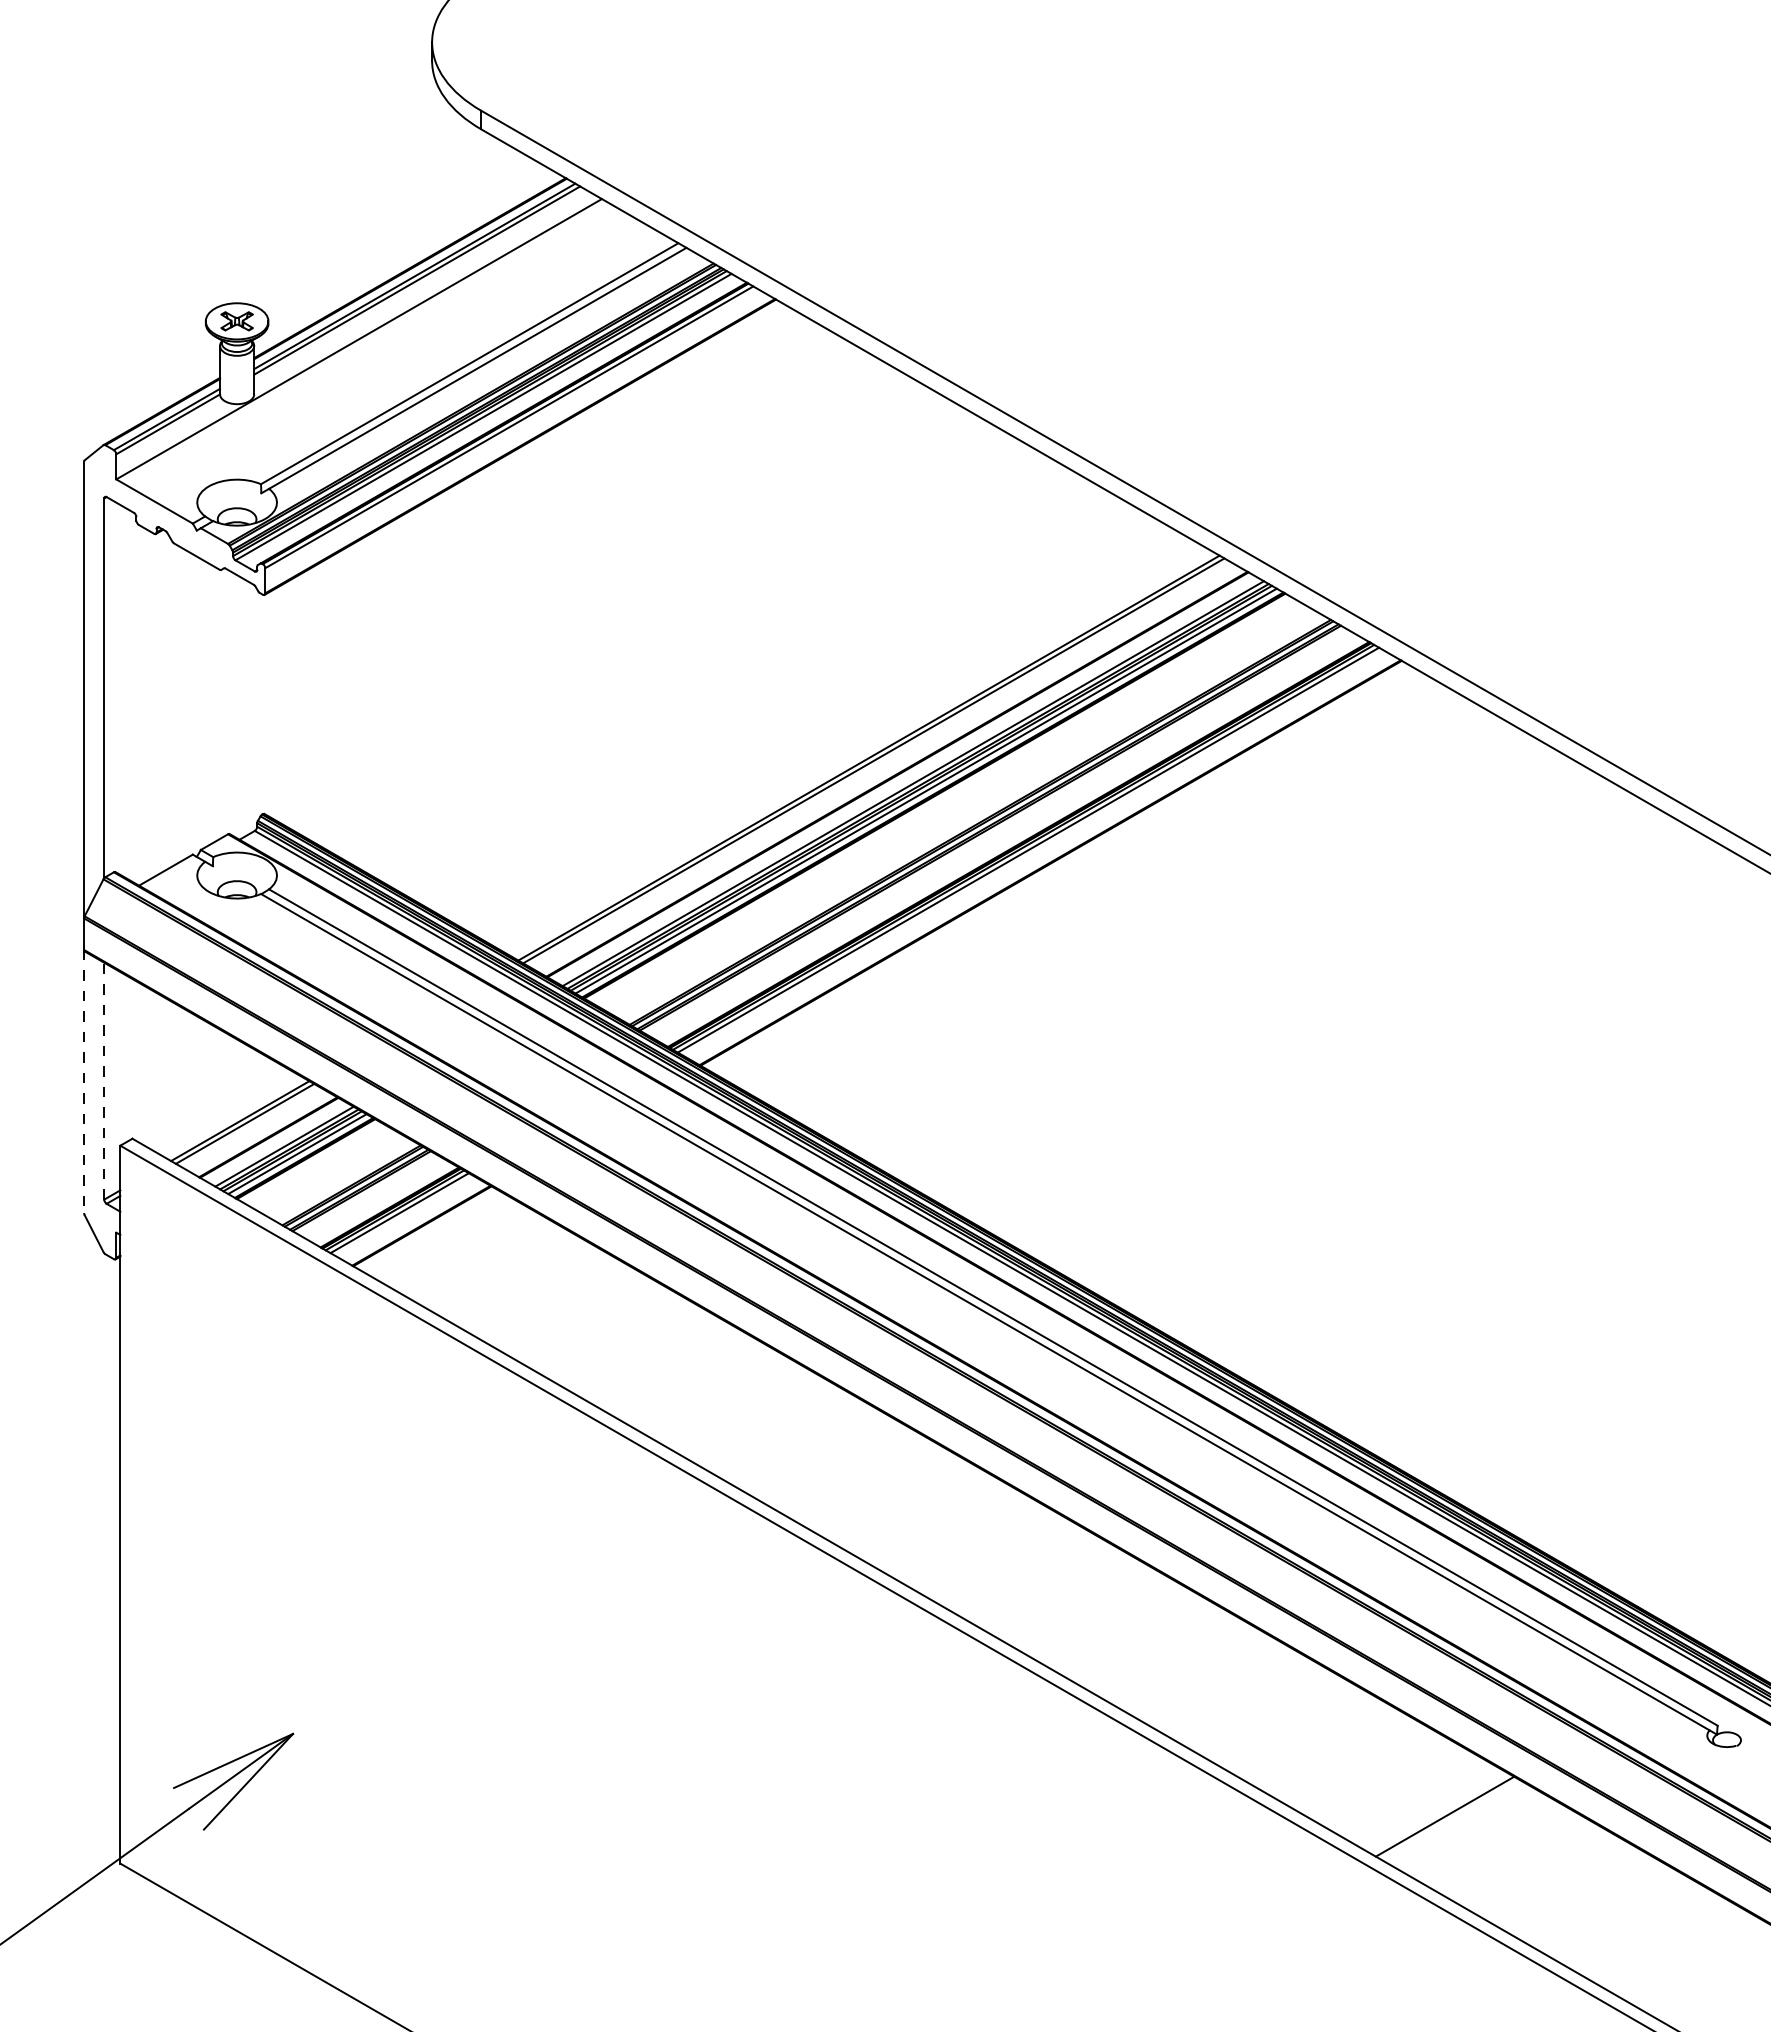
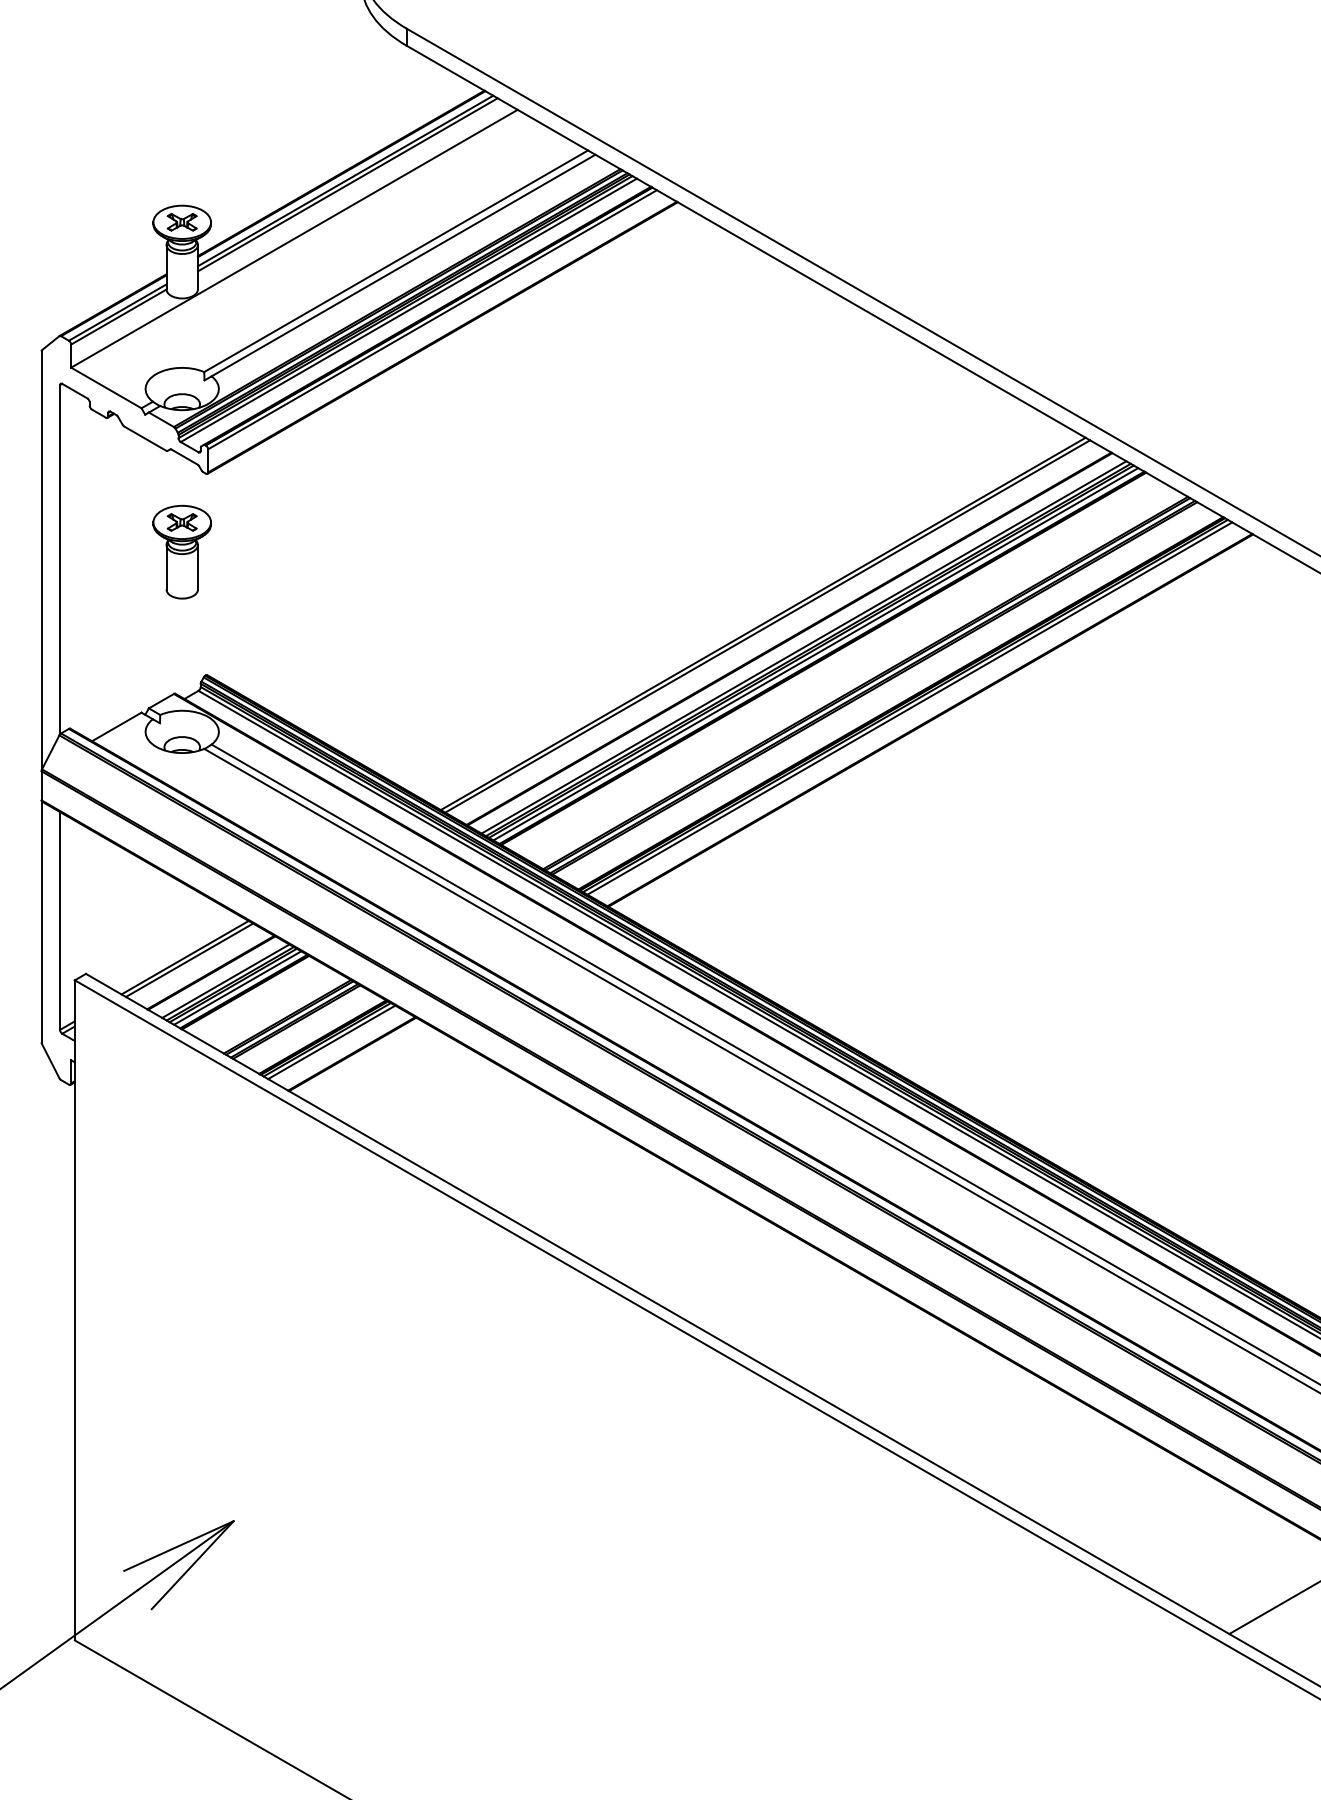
part: (236, 679) -> (181, 551), added
line: (104, 1080) -> (60, 920), dashed -> solid
line: (84, 1081) -> (41, 921), dashed -> solid

